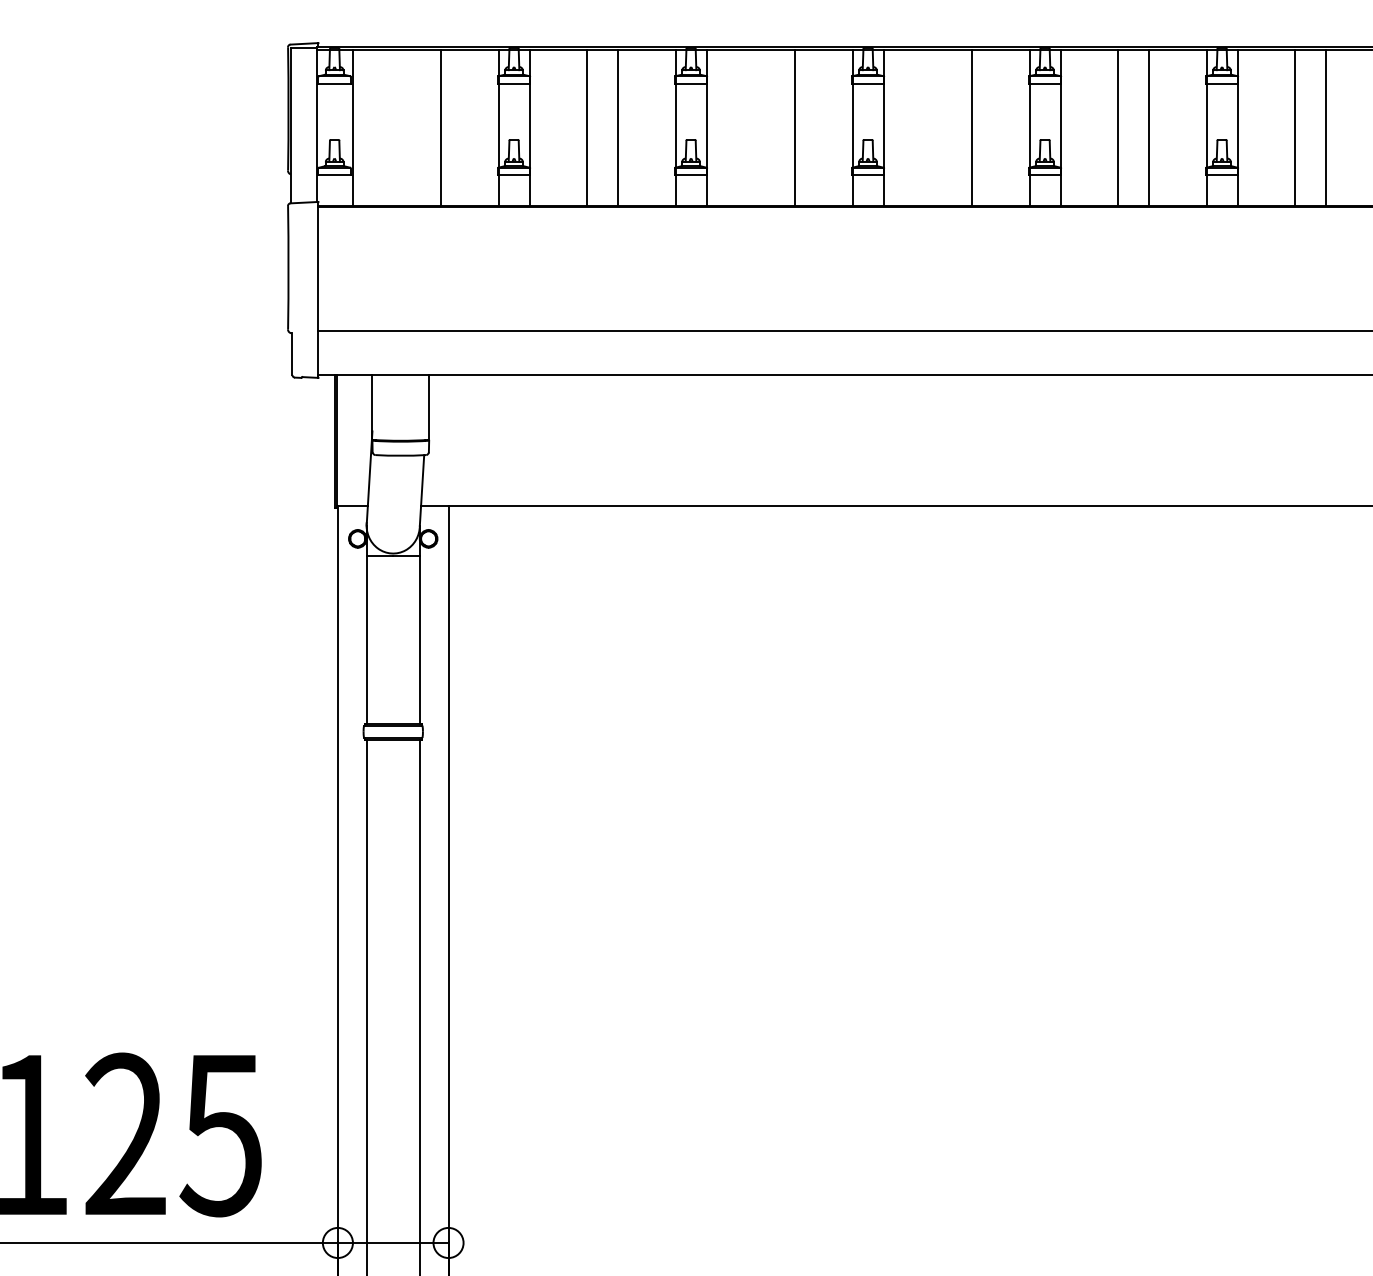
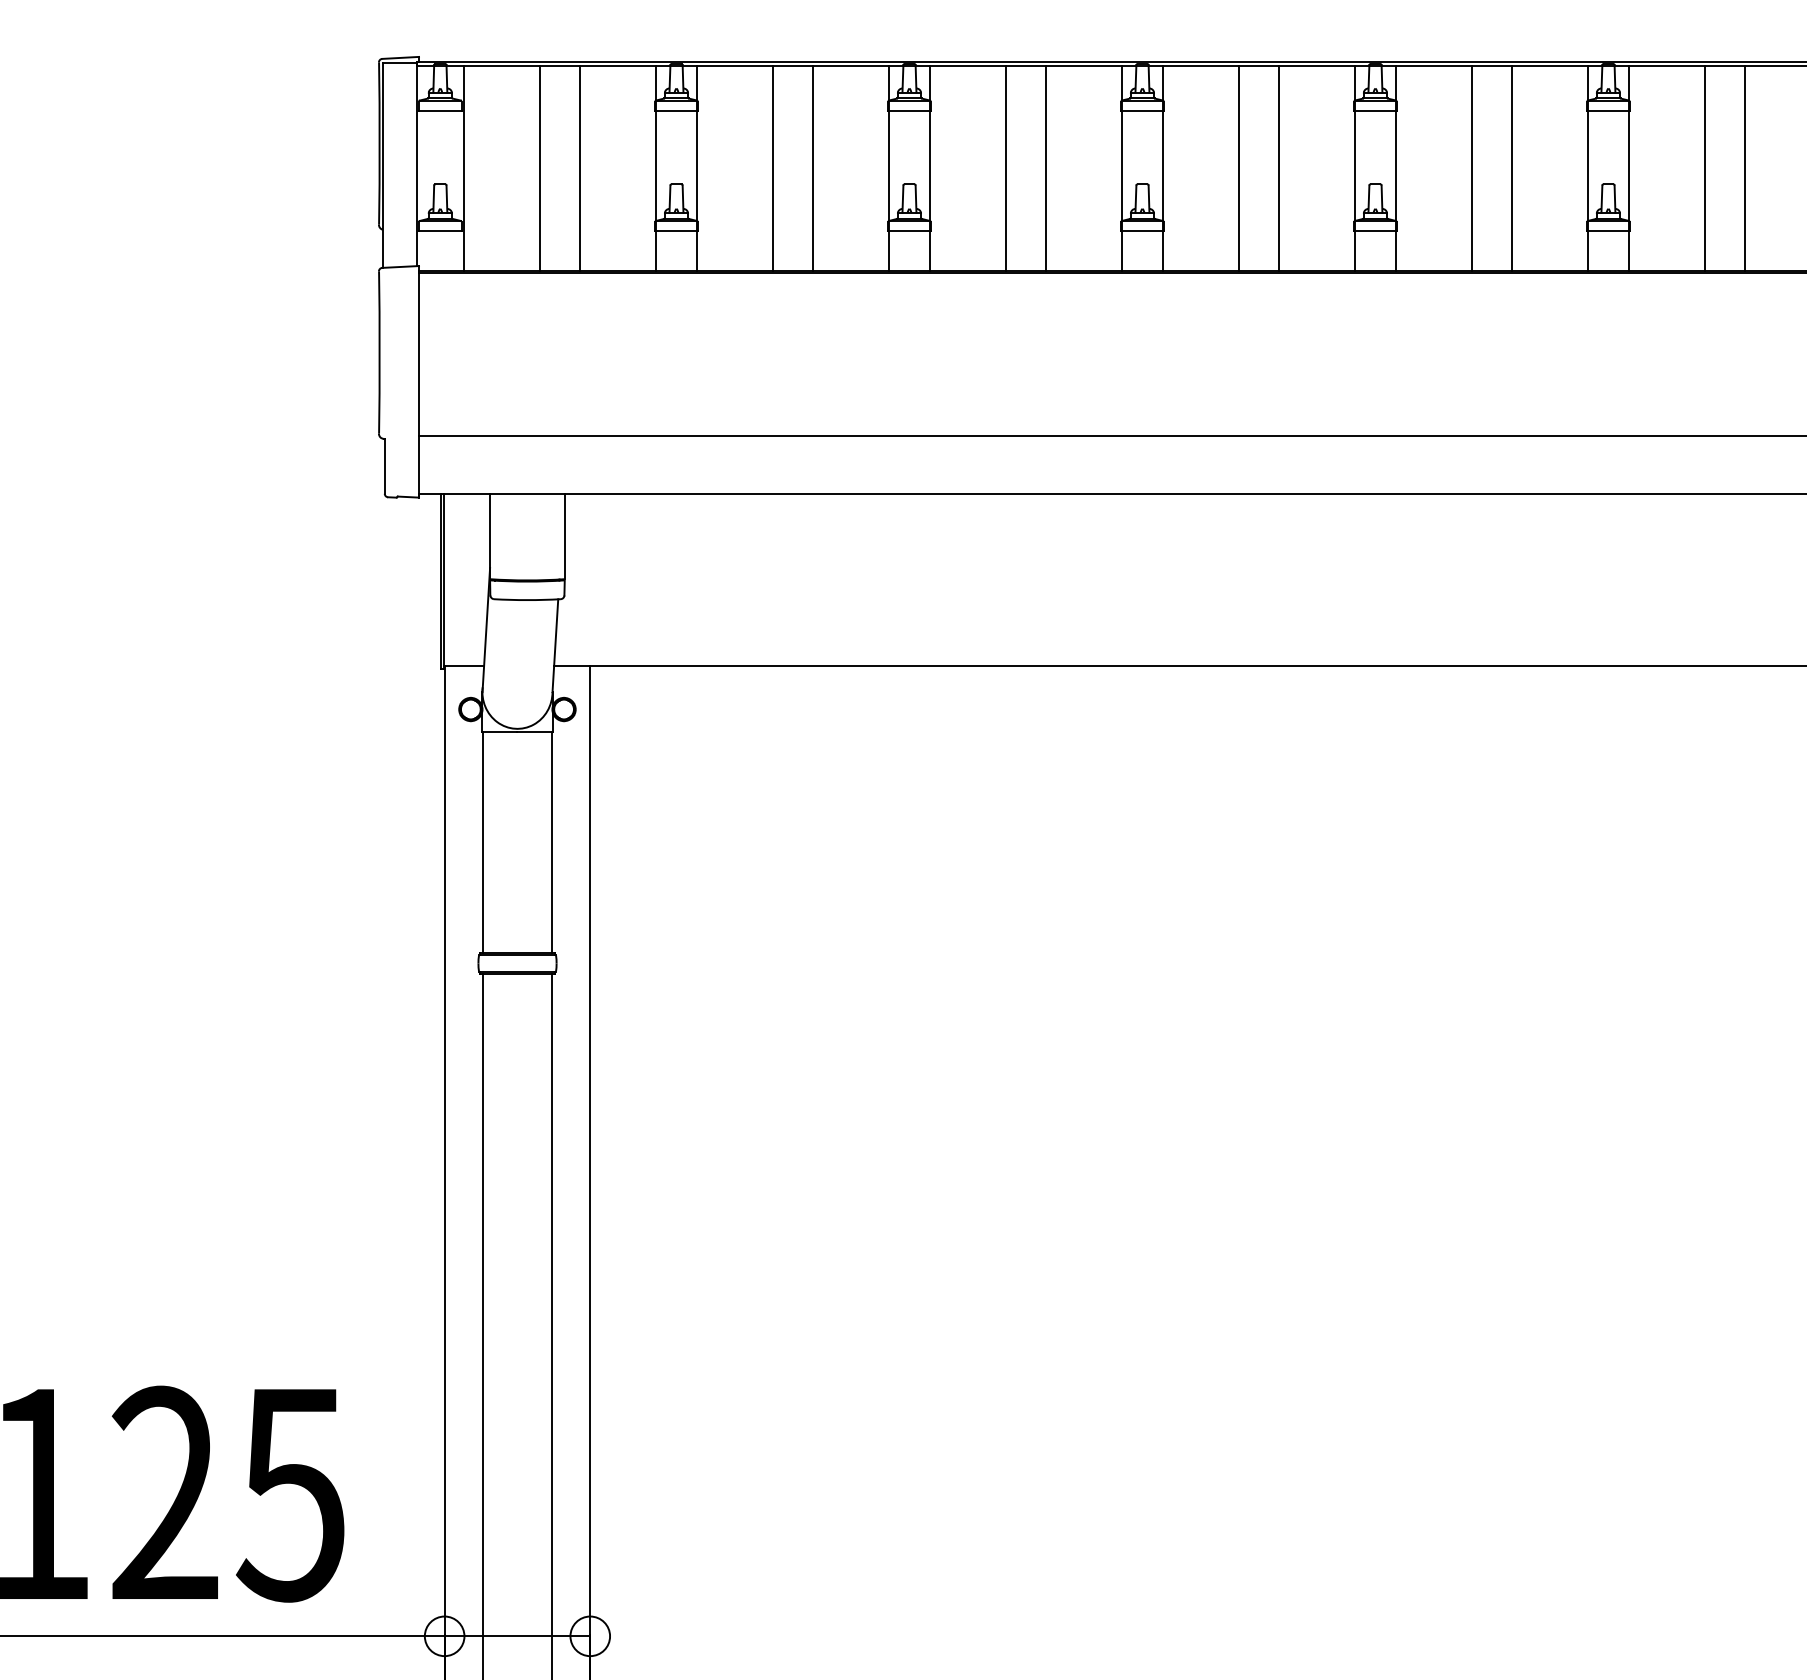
line: (410, 127) -> (540, 168), added
line: (764, 127) -> (1006, 168), added
line: (941, 127) -> (1239, 168), added

